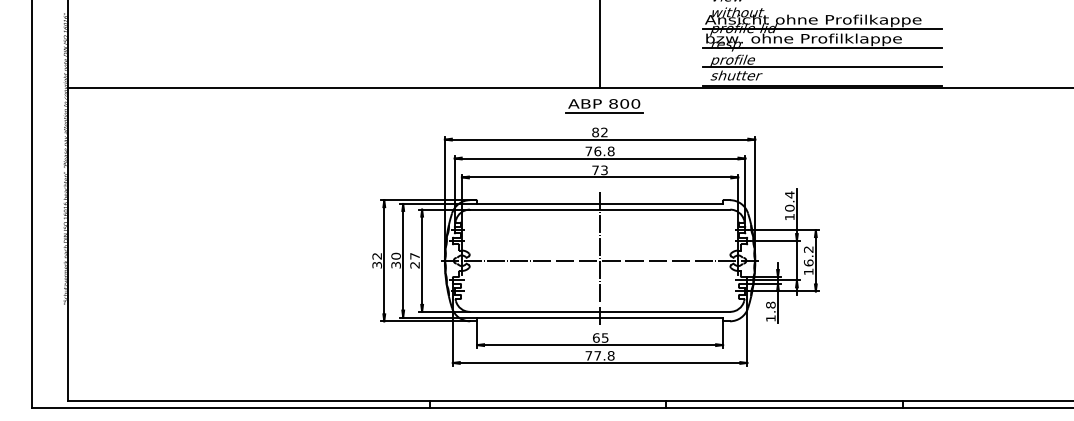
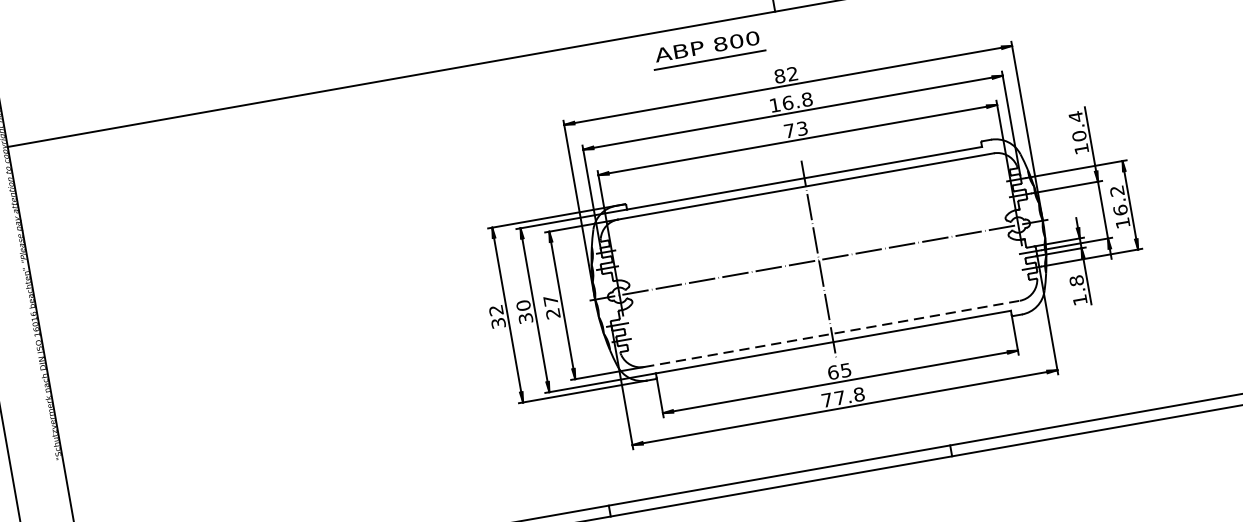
part: (604, 106) -> (708, 50), moved
text: (588, 151) -> (774, 105), 76.8 -> 16.8
line: (600, 311) -> (832, 333), solid -> dashed

